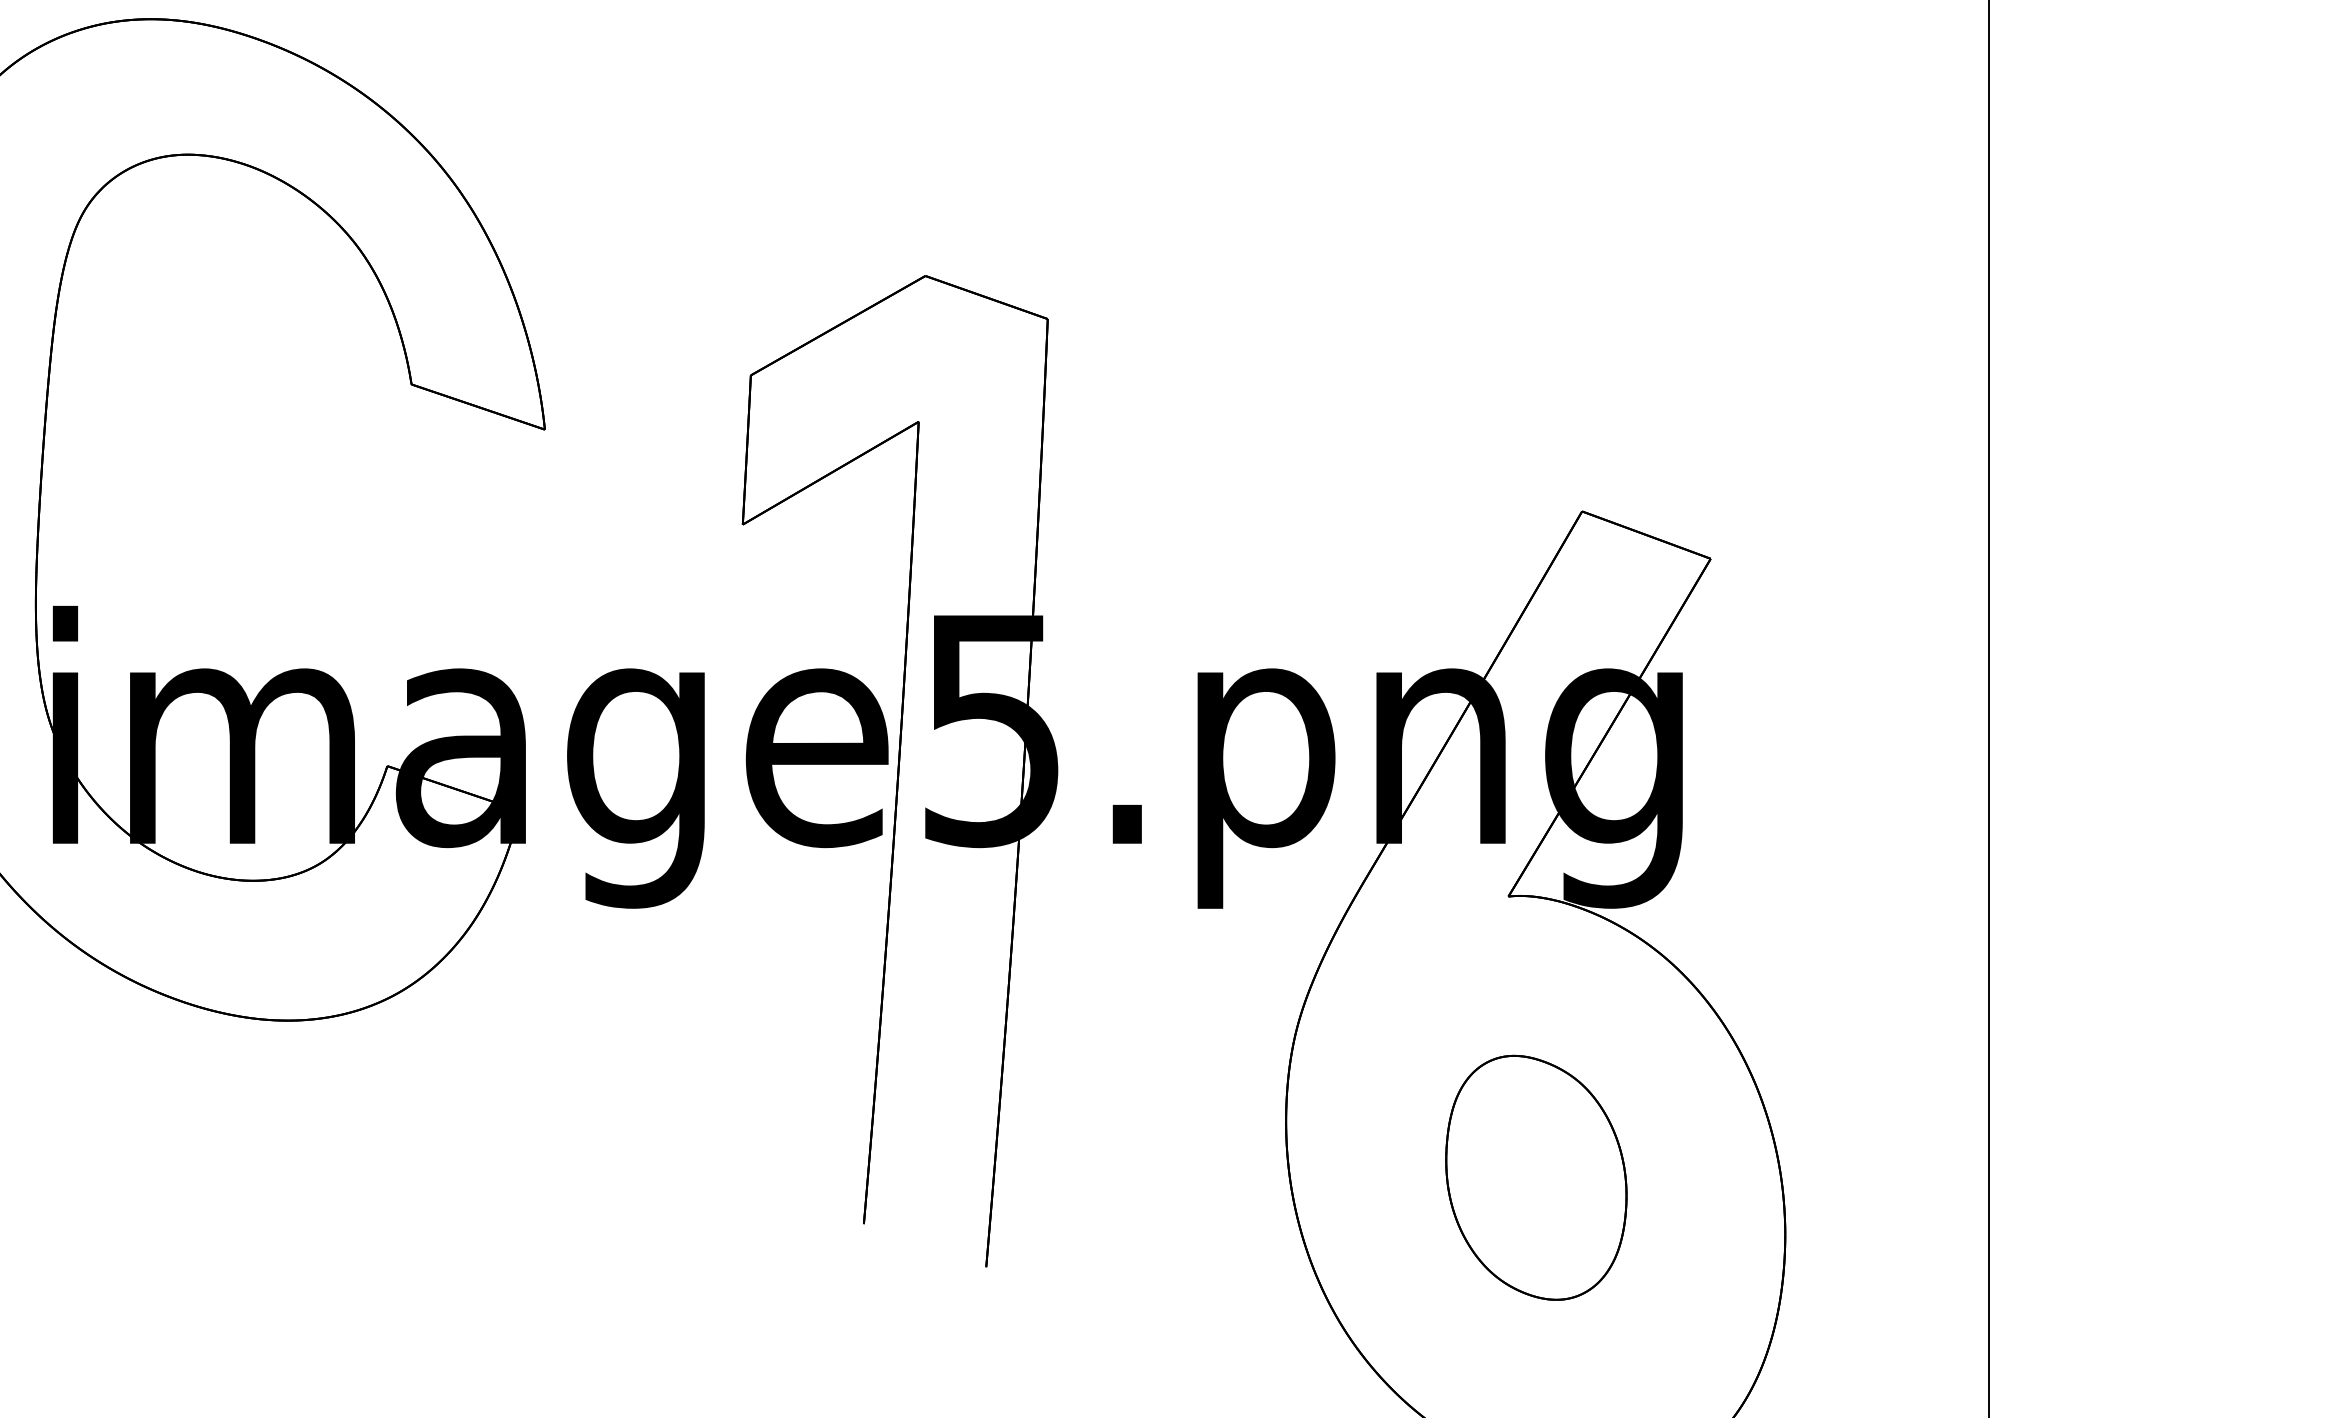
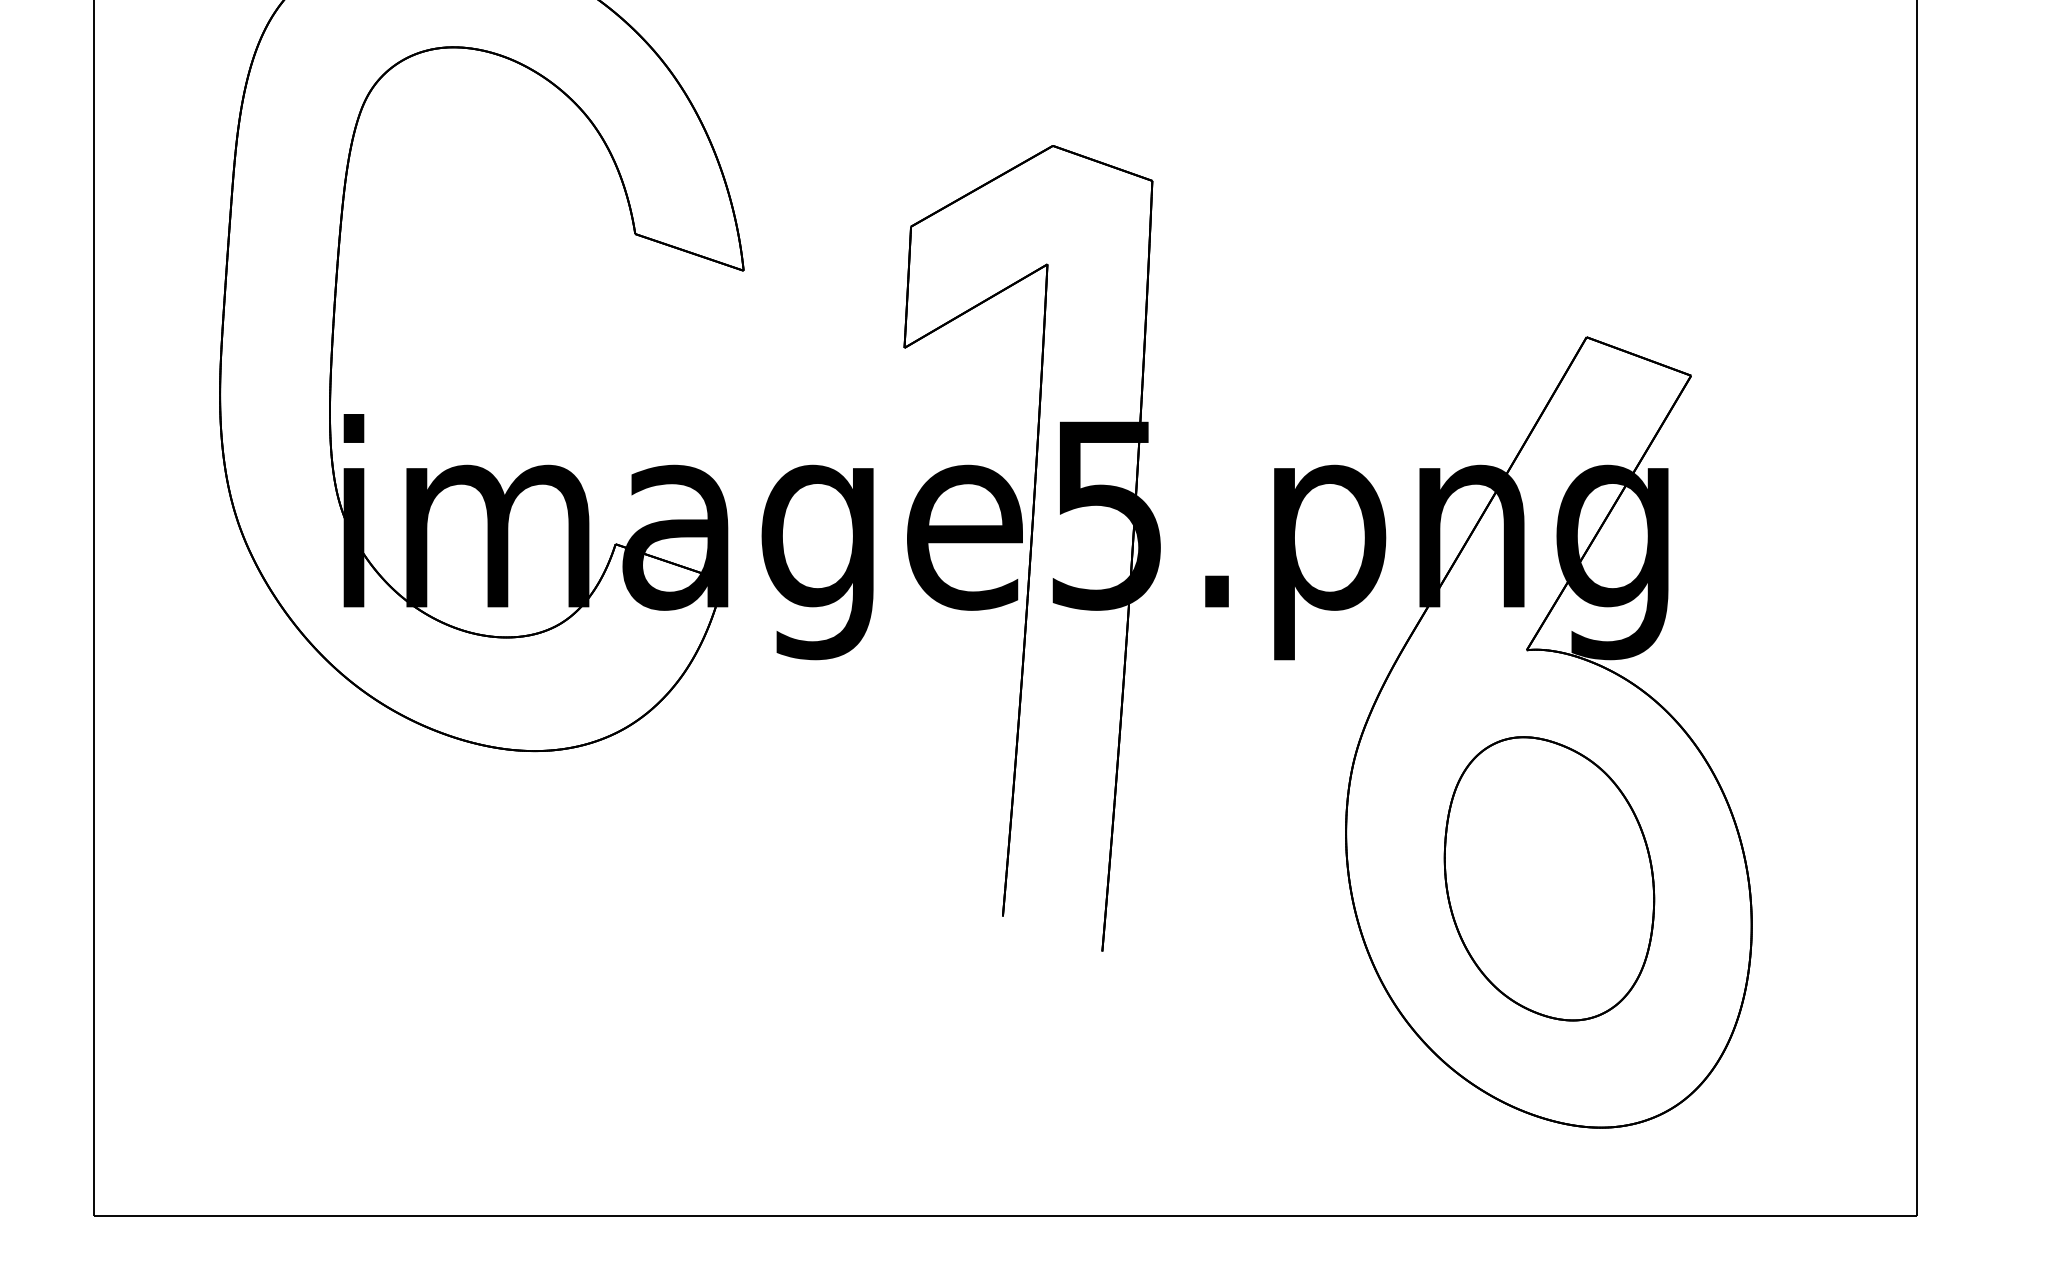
part: (1536, 1177) -> (1549, 878), size x1.43

